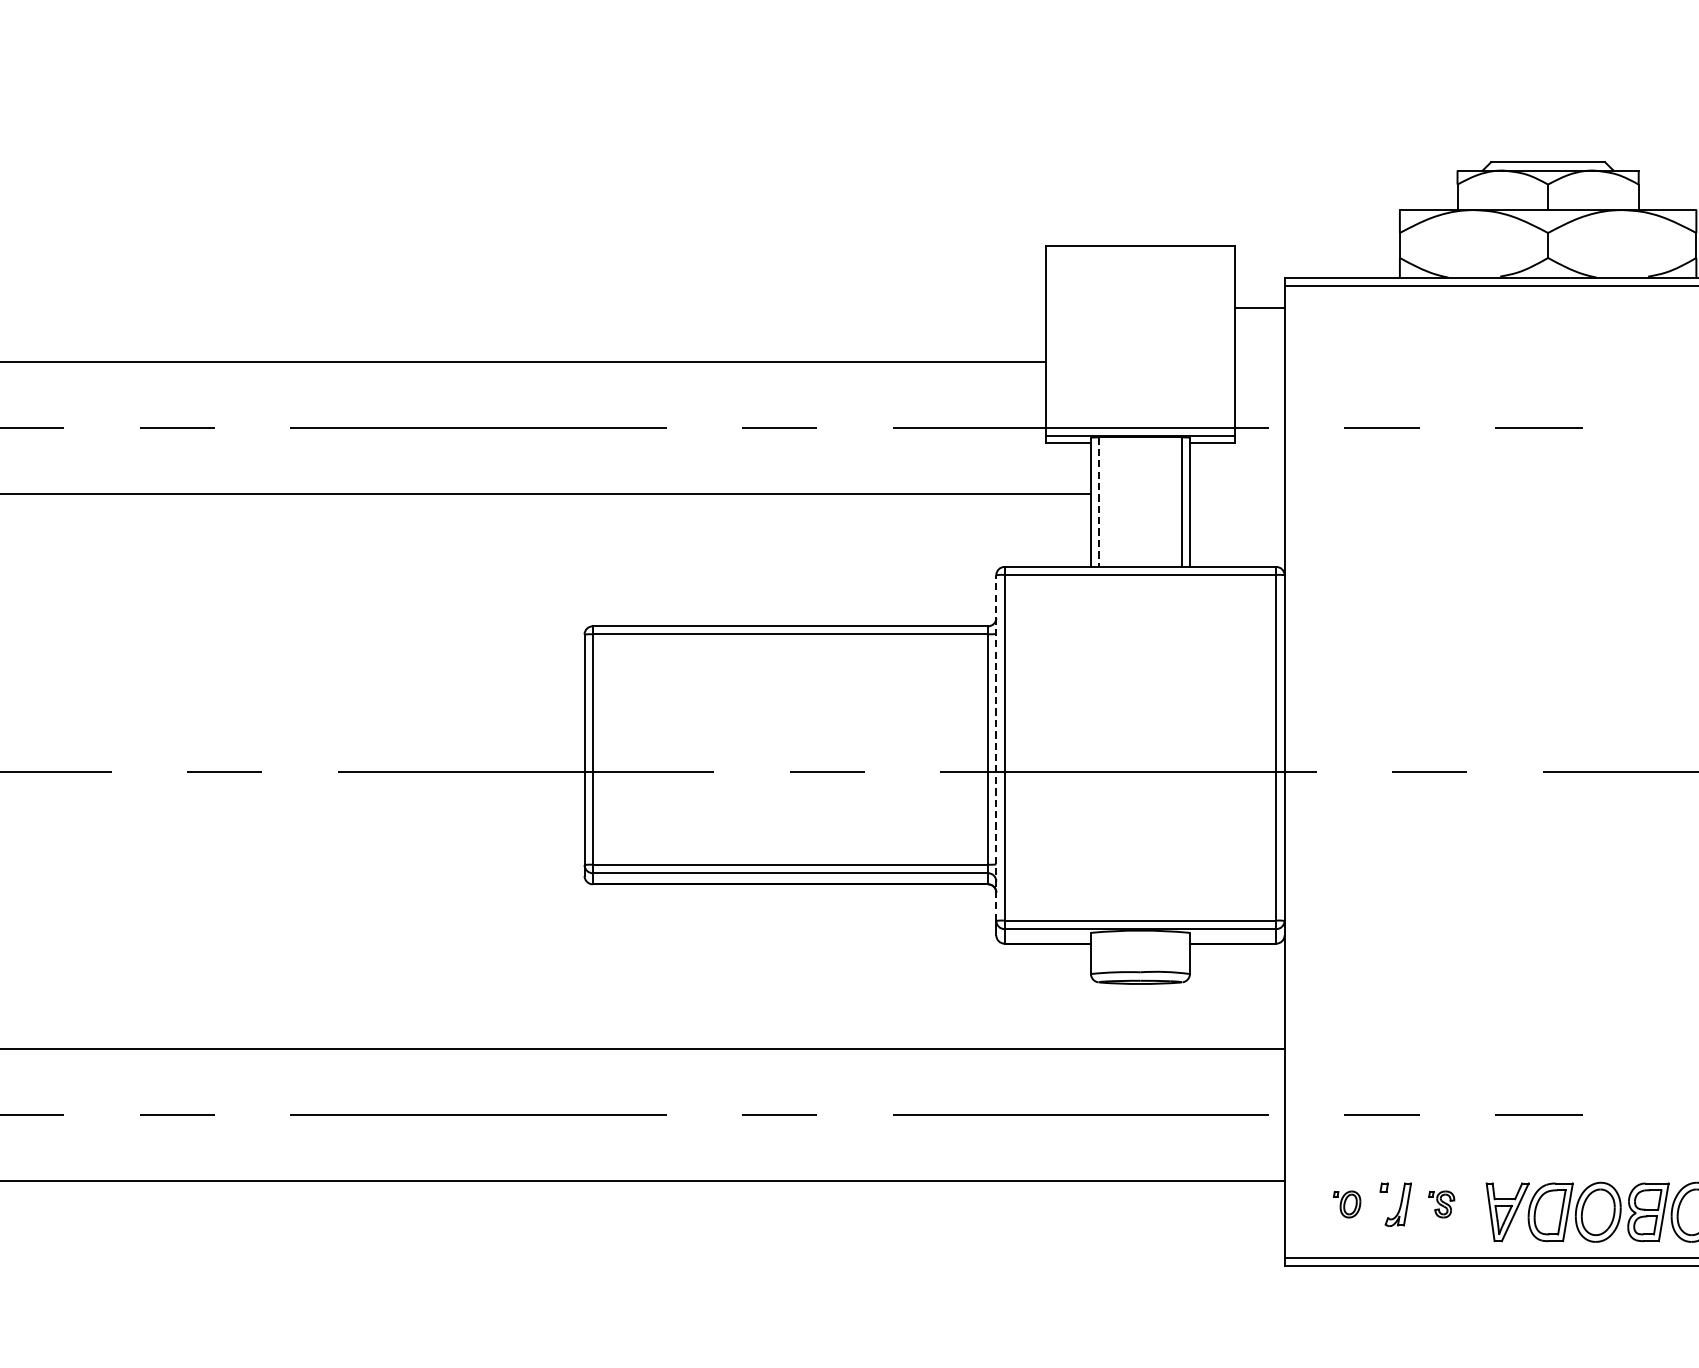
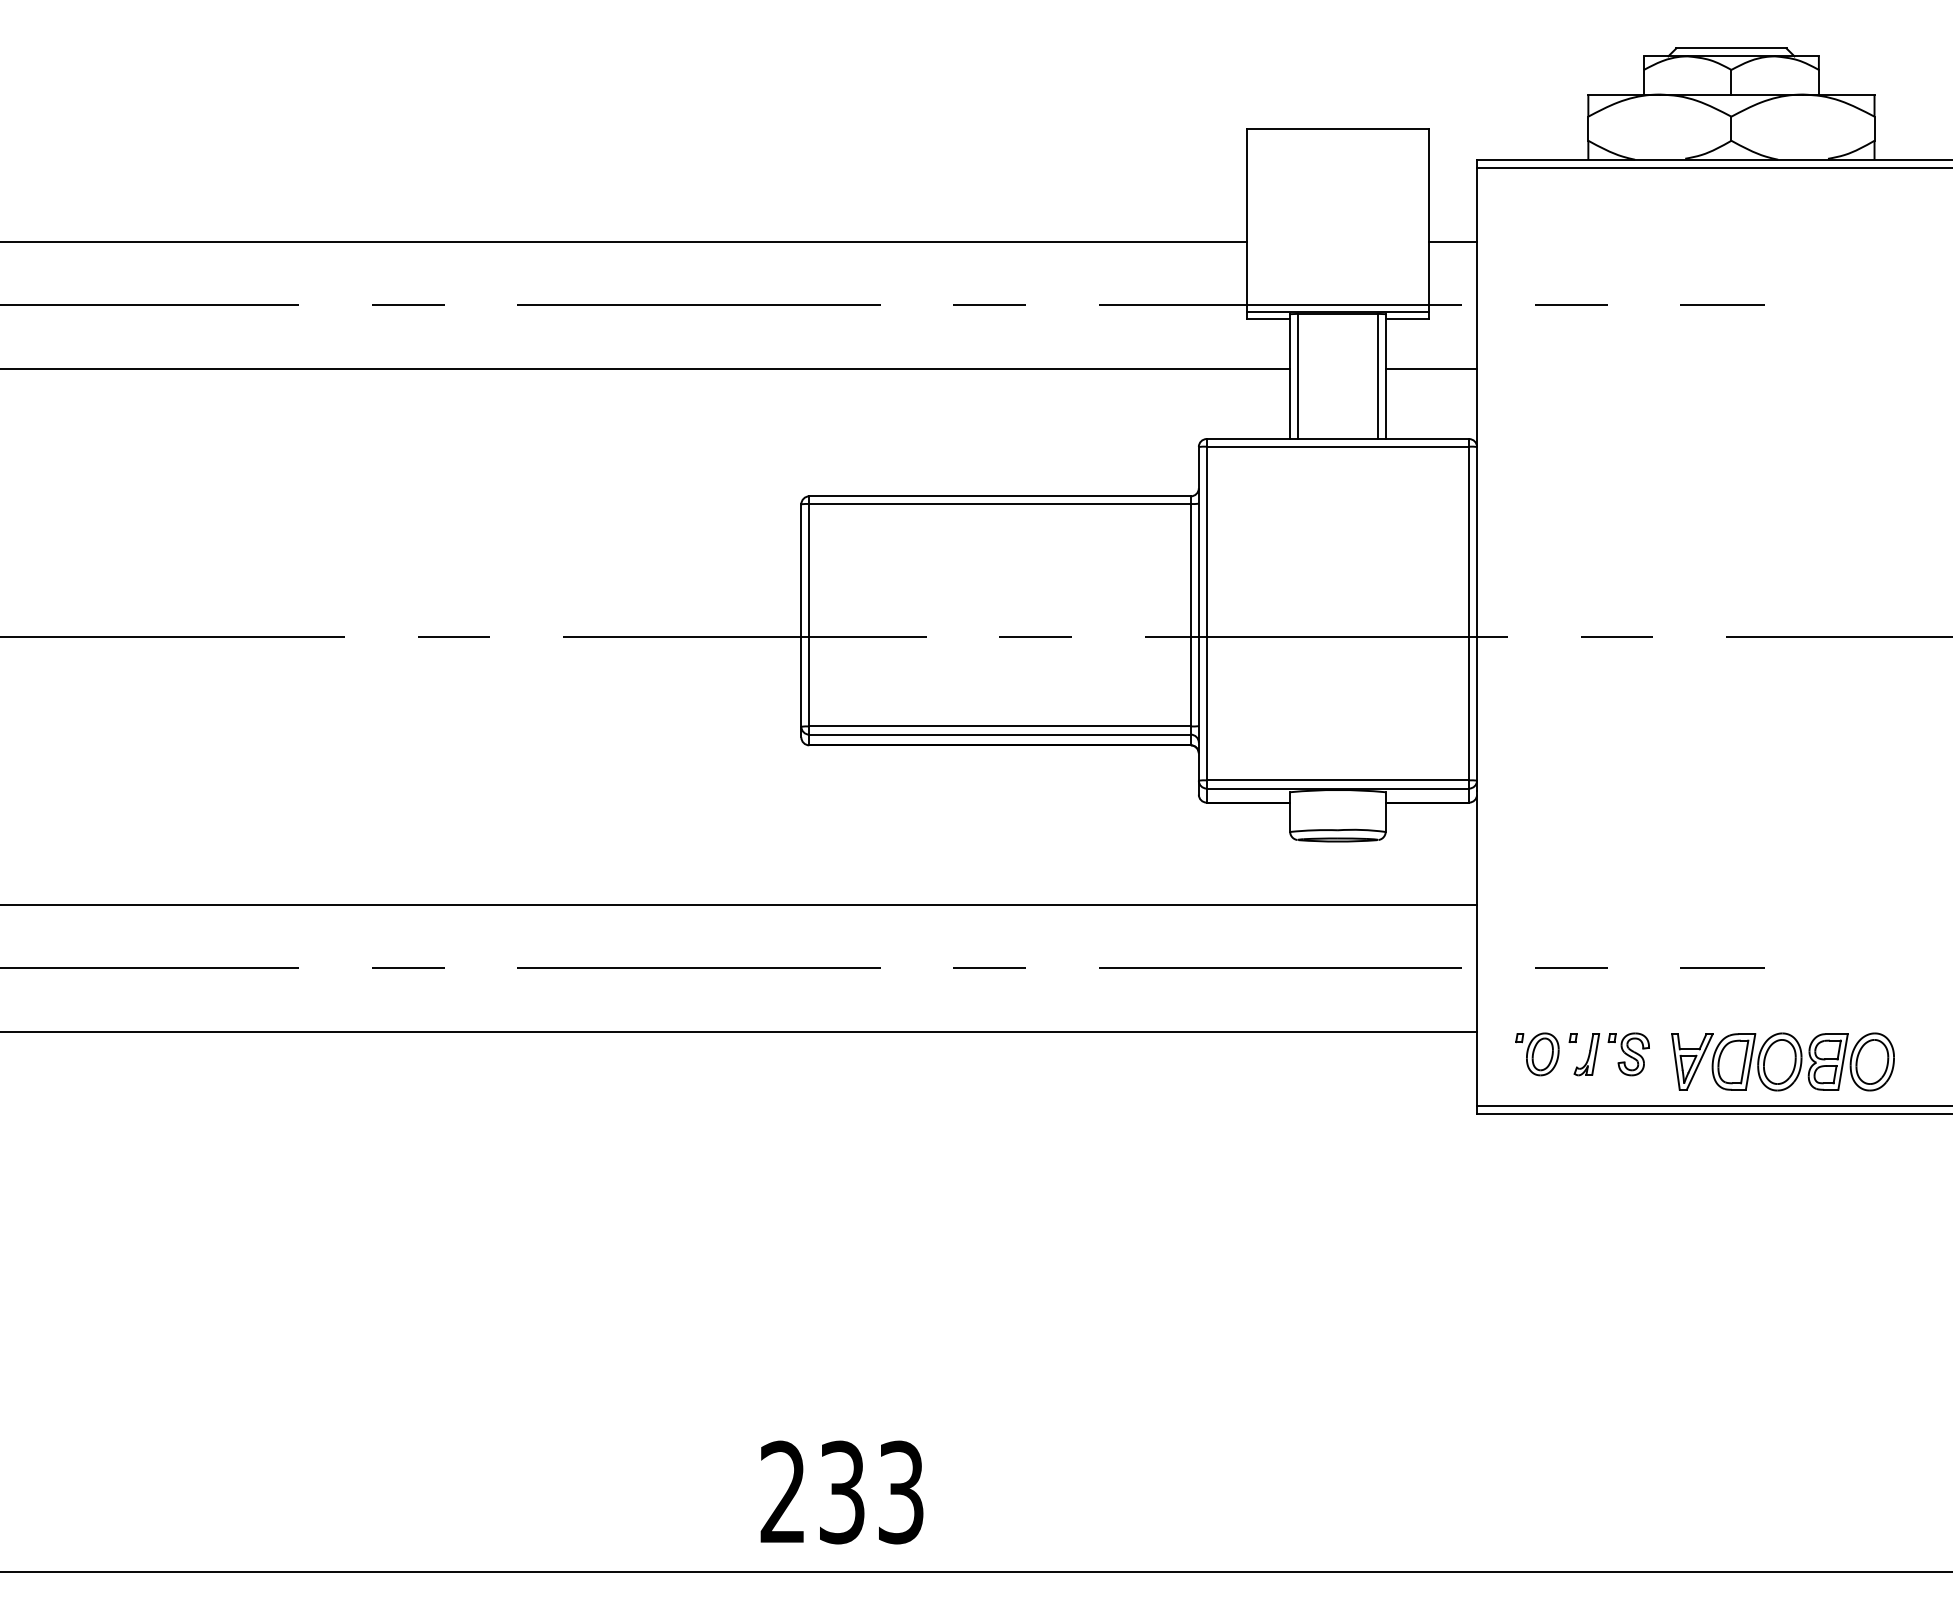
line: (1260, 307) -> (1453, 241), moved
line: (1237, 493) -> (1431, 368), added
line: (1099, 502) -> (1298, 376), dashed -> solid
line: (996, 747) -> (1198, 613), dashed -> solid
part: (1347, 1204) -> (1537, 1054), size x1.67
part: (1441, 1204) -> (1628, 1054), size x1.67

